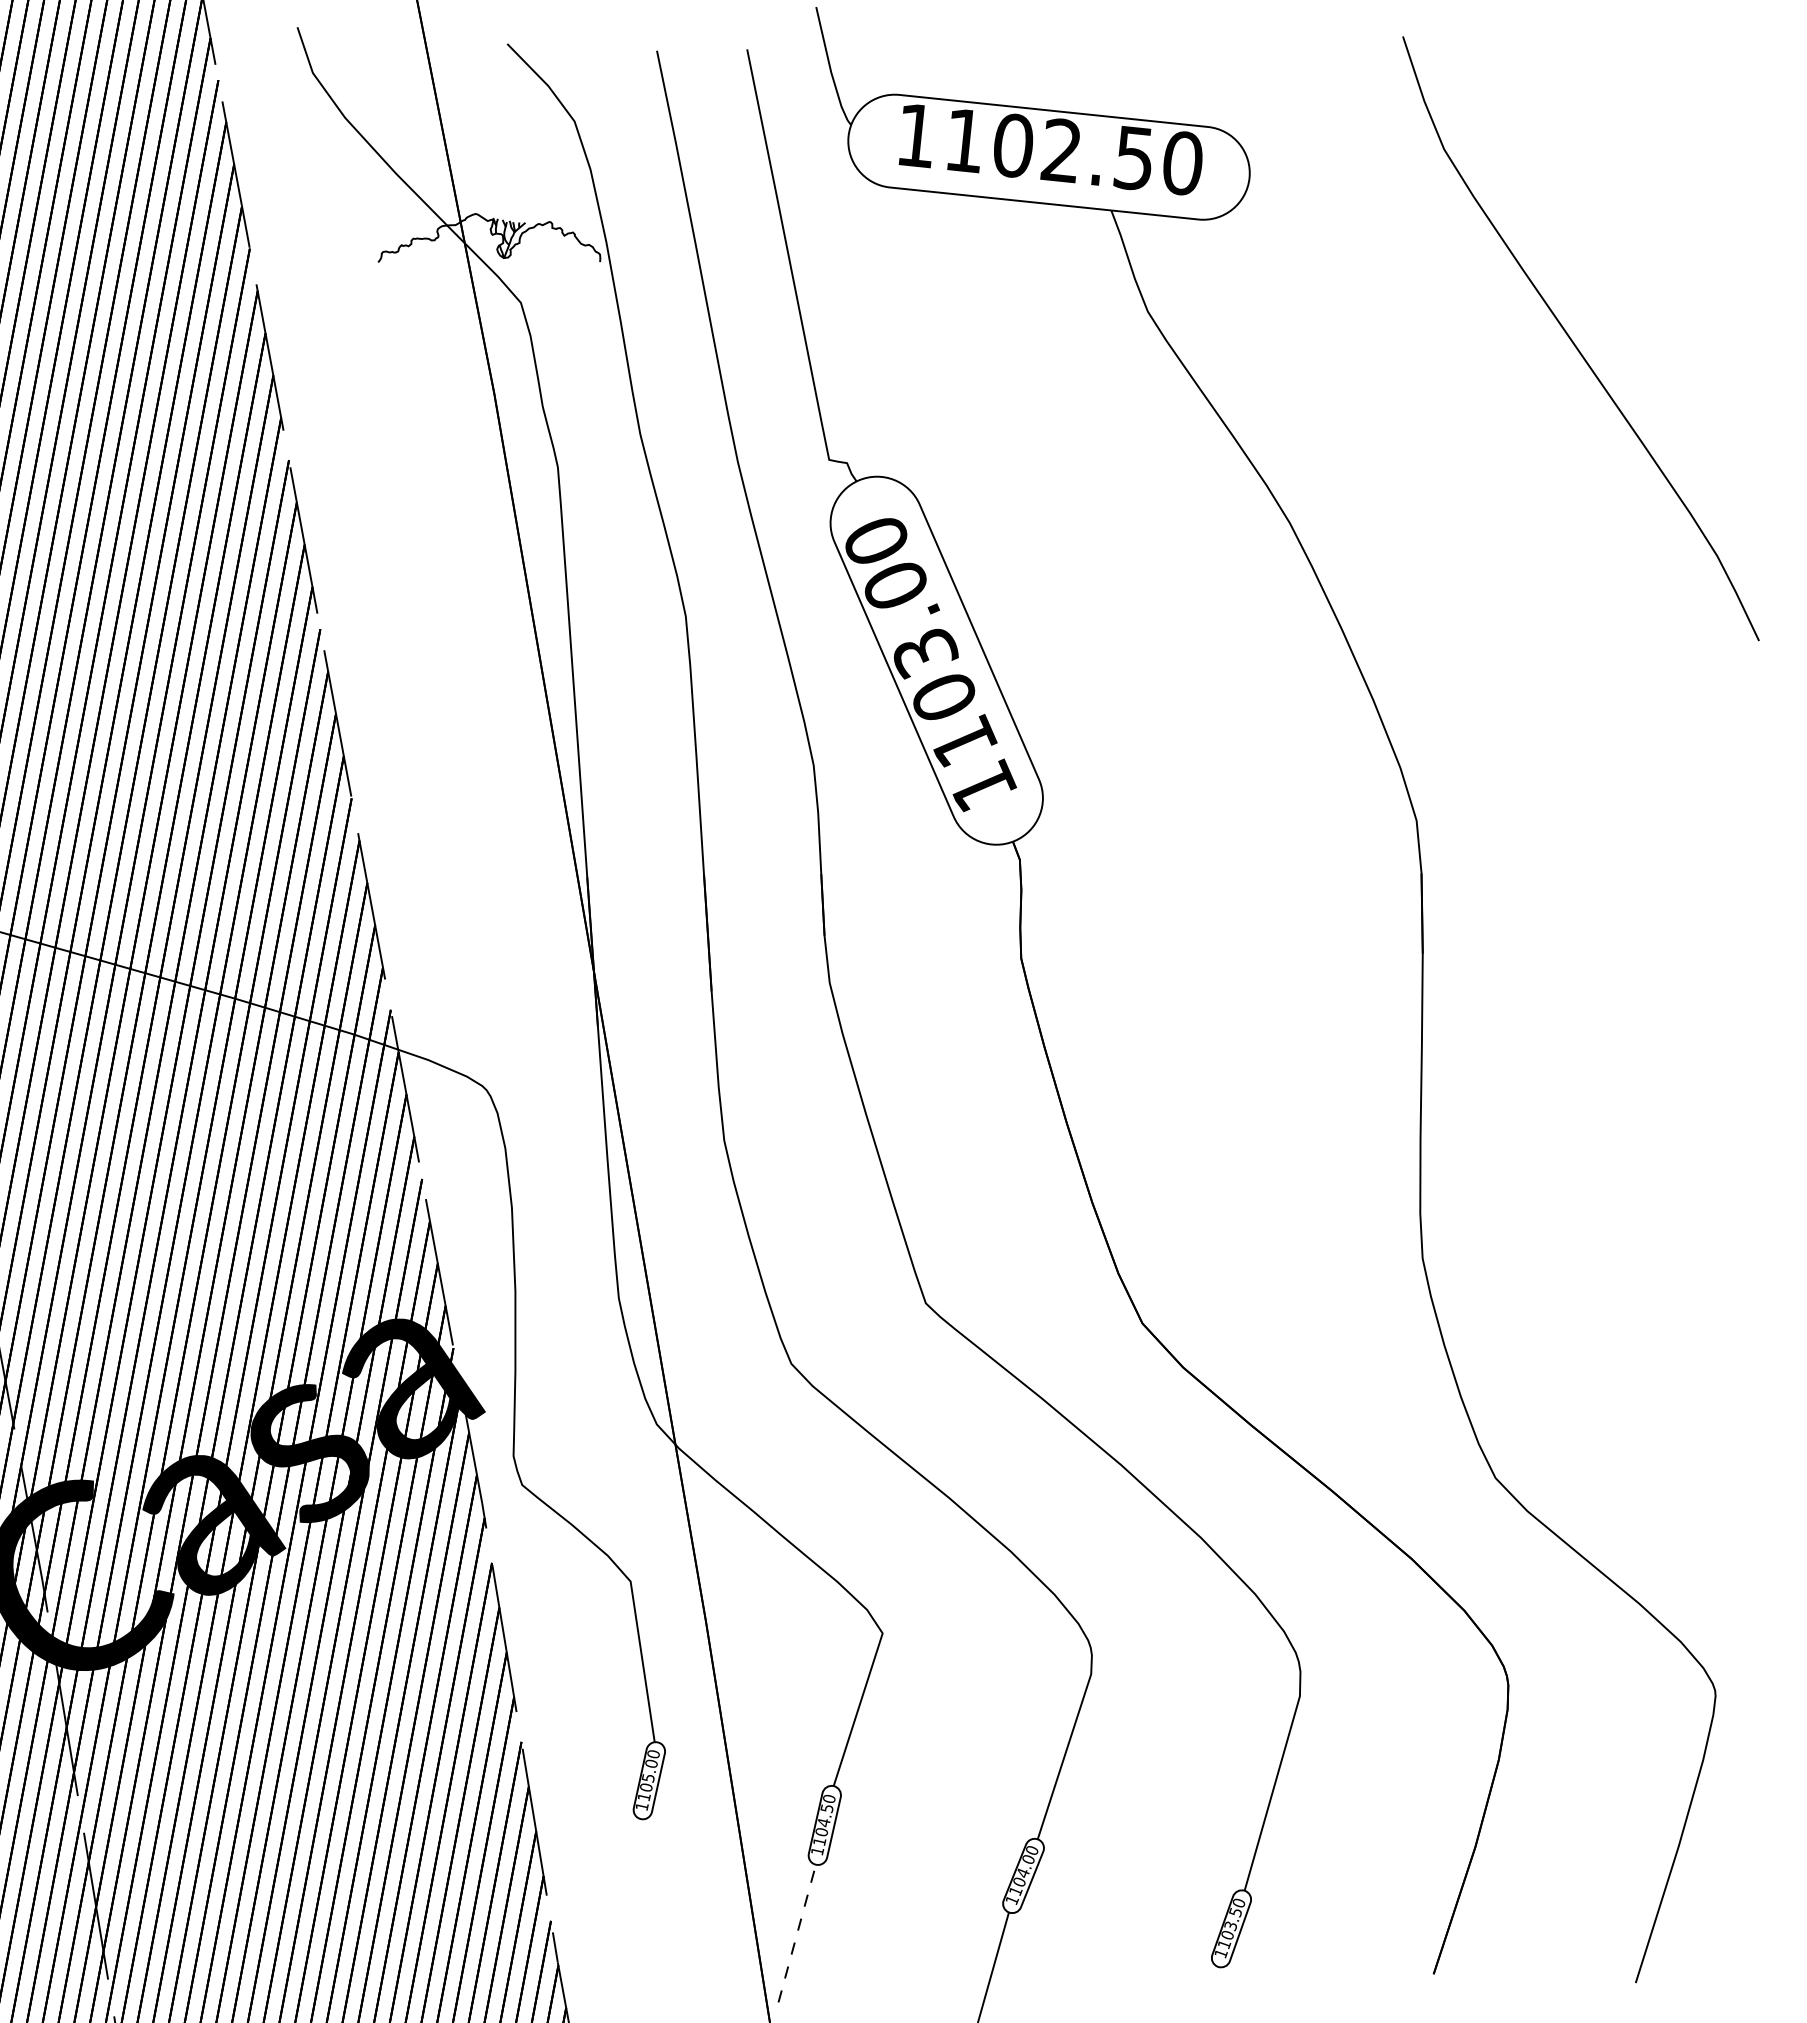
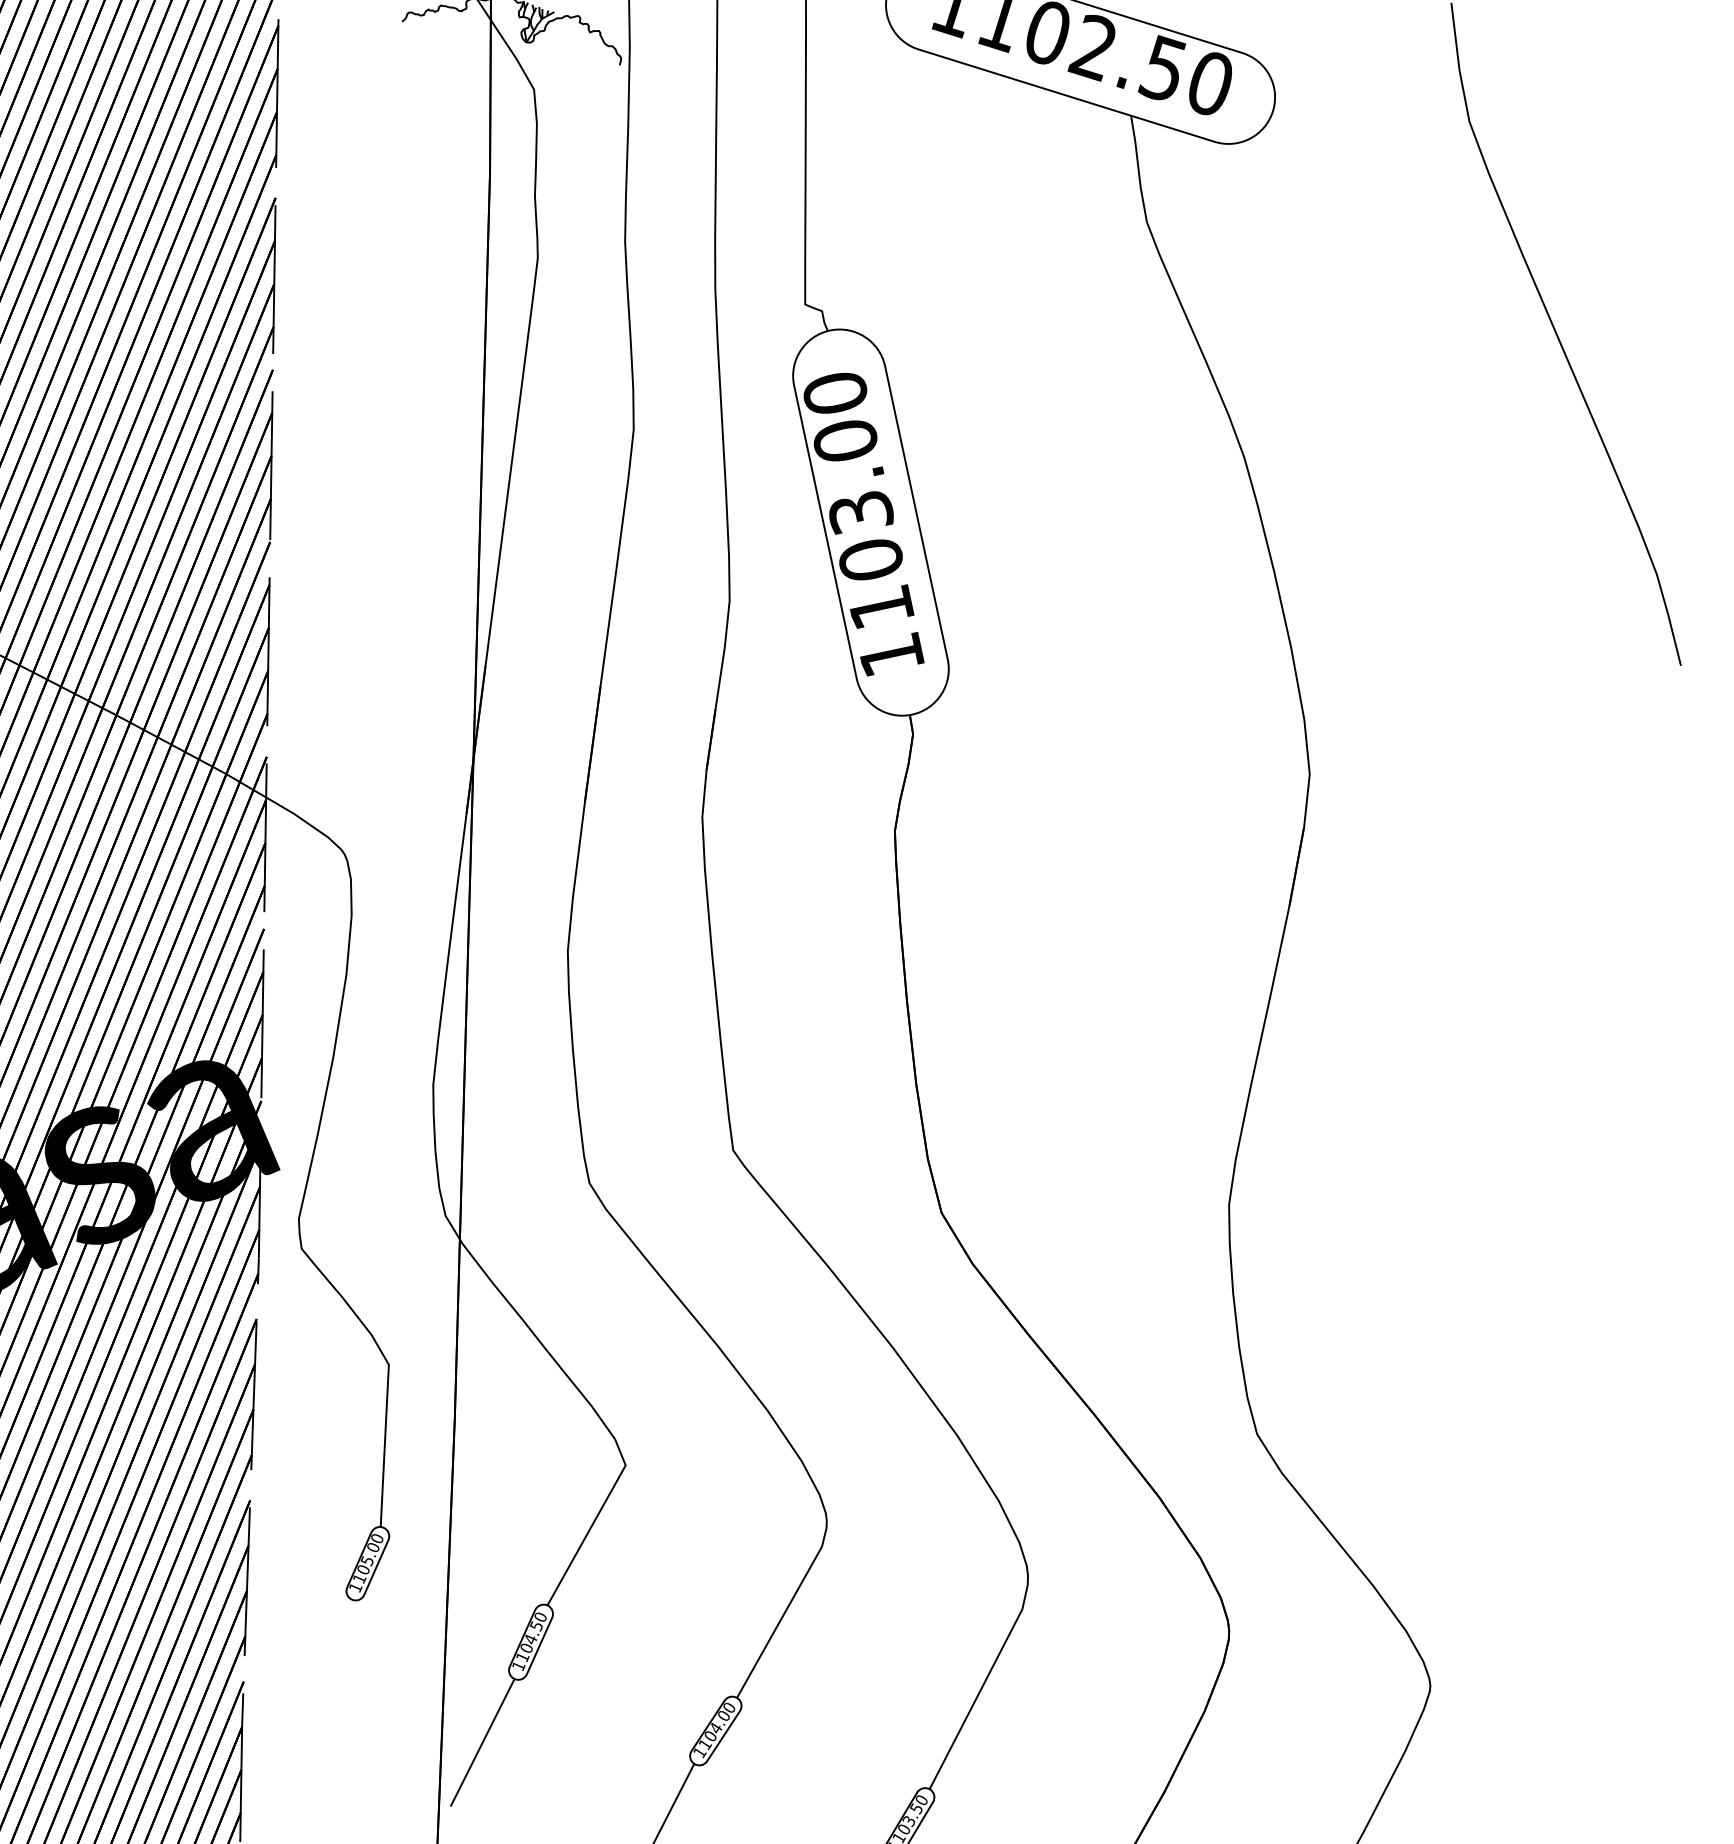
line: (797, 1933) -> (482, 1742), dashed -> solid

